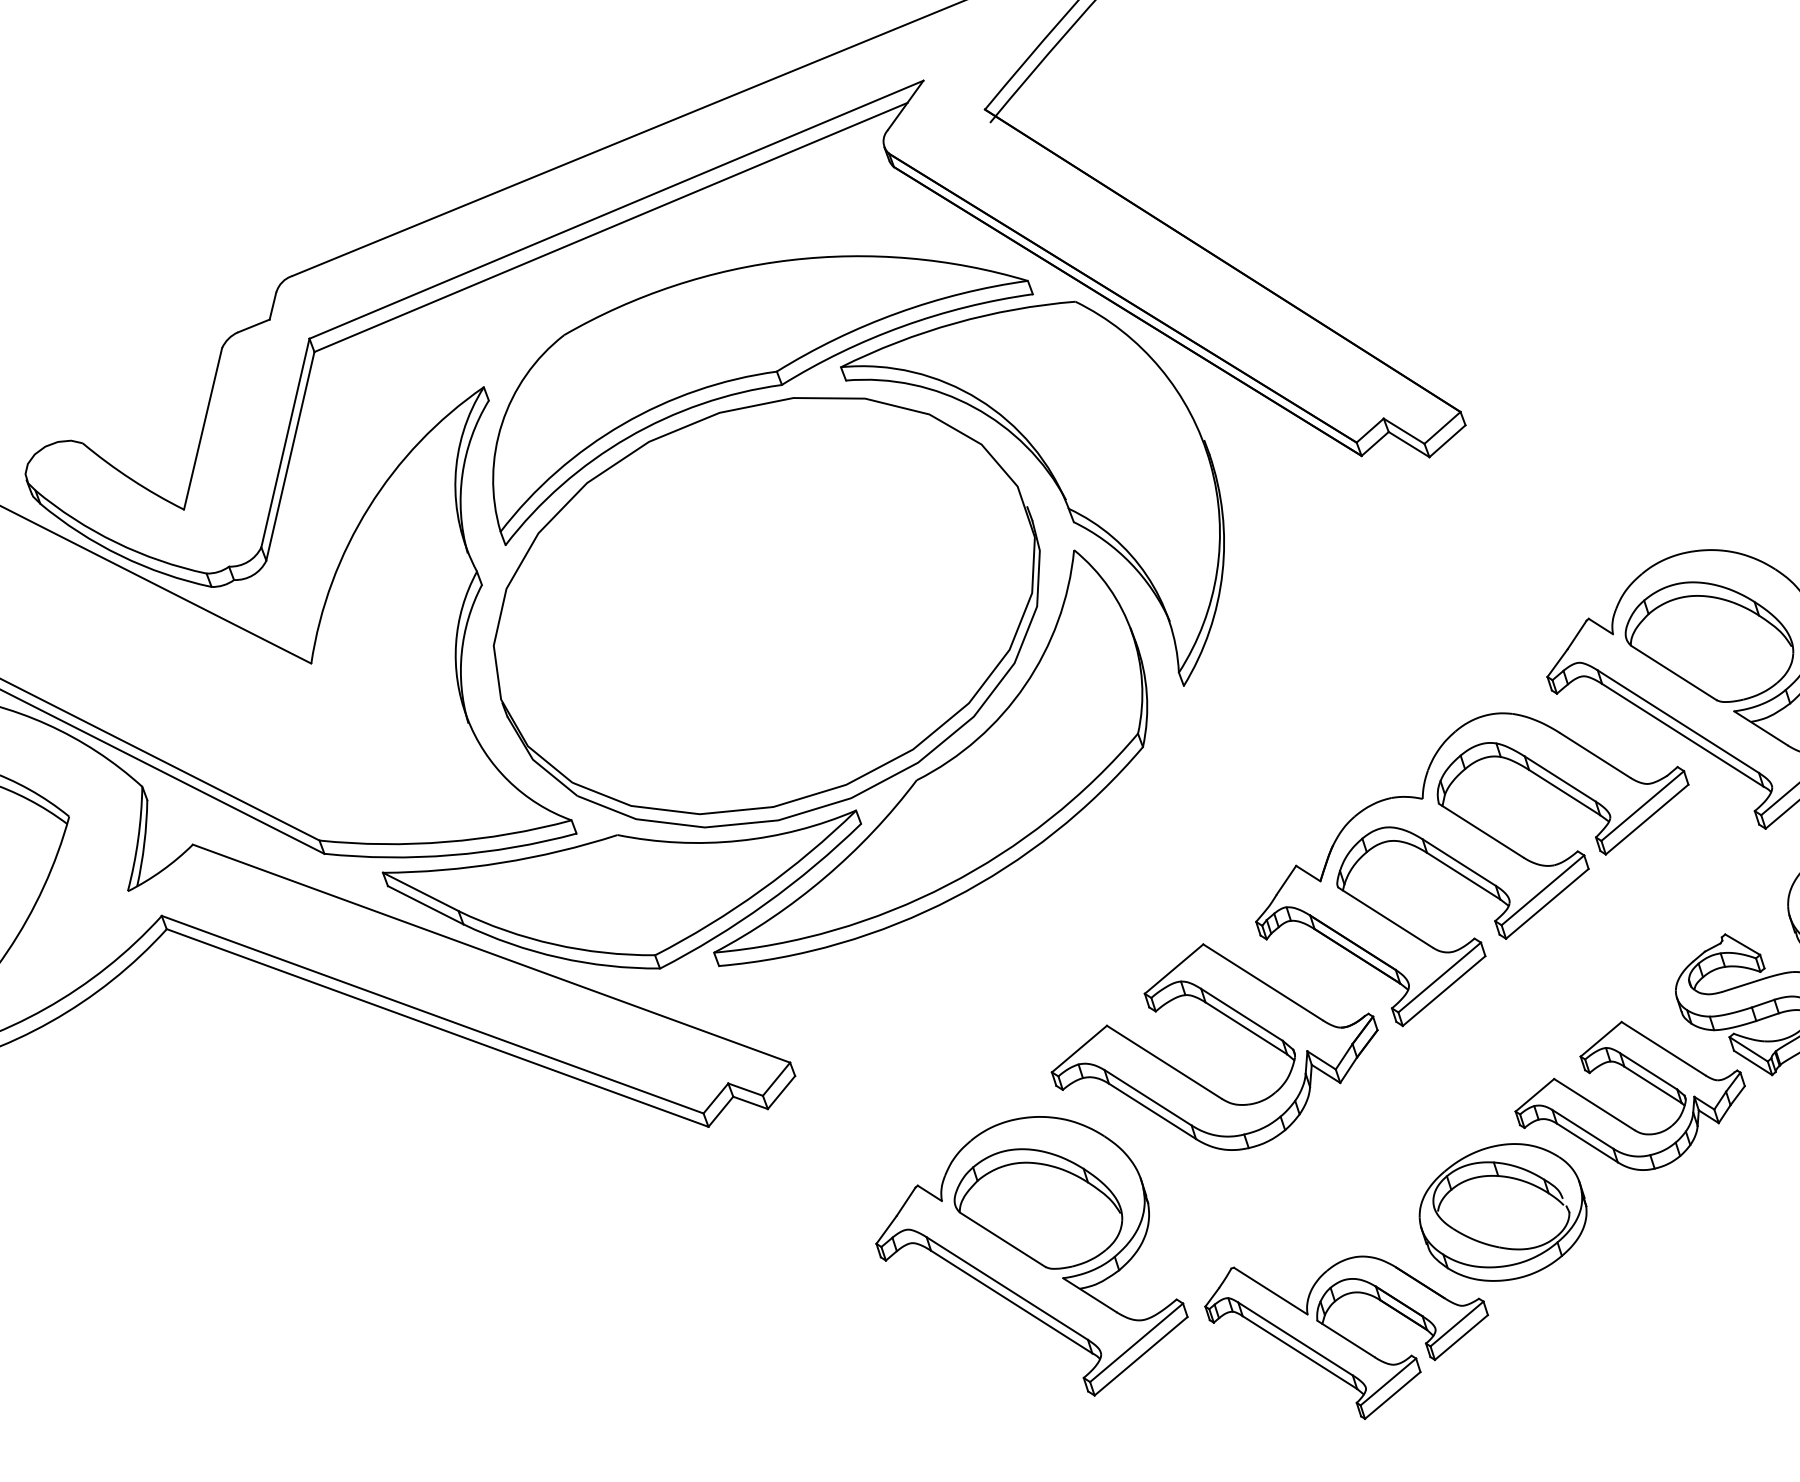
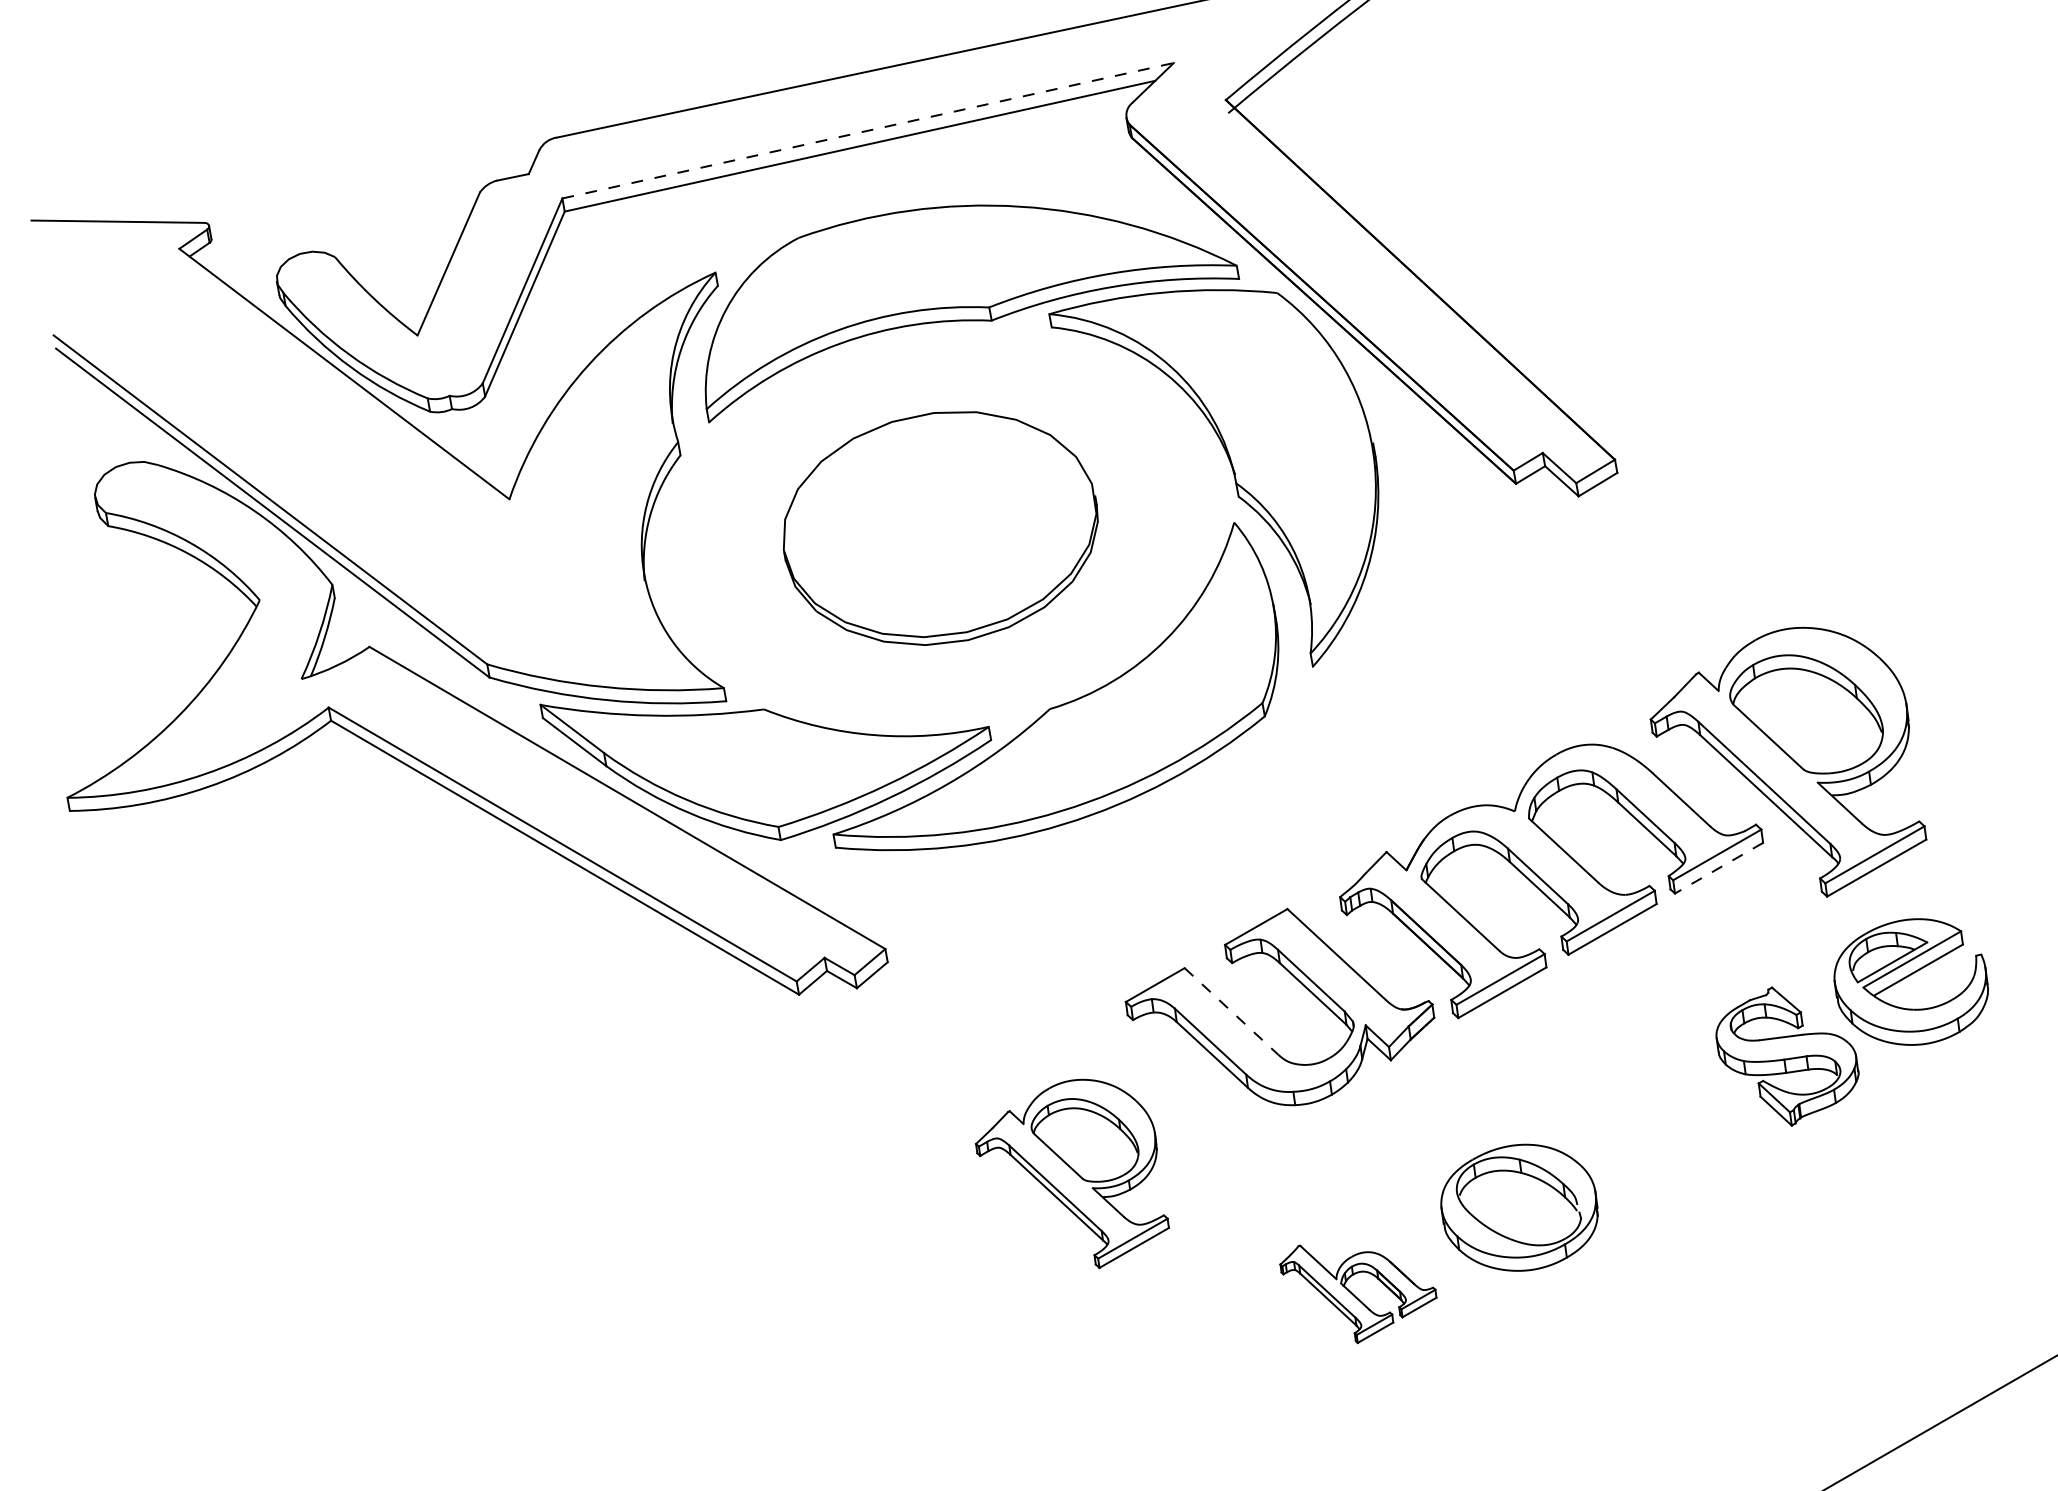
line: (616, 209) -> (868, 130), solid -> dashed
part: (767, 612) -> (940, 528), size x0.6
line: (1647, 819) -> (1719, 868), solid -> dashed
line: (1164, 1062) -> (1231, 1011), solid -> dashed
part: (1641, 1079) -> (1670, 1107), removed
part: (1028, 1261) -> (1072, 1173), size x0.7
part: (1350, 1334) -> (1358, 1294), size x0.6

